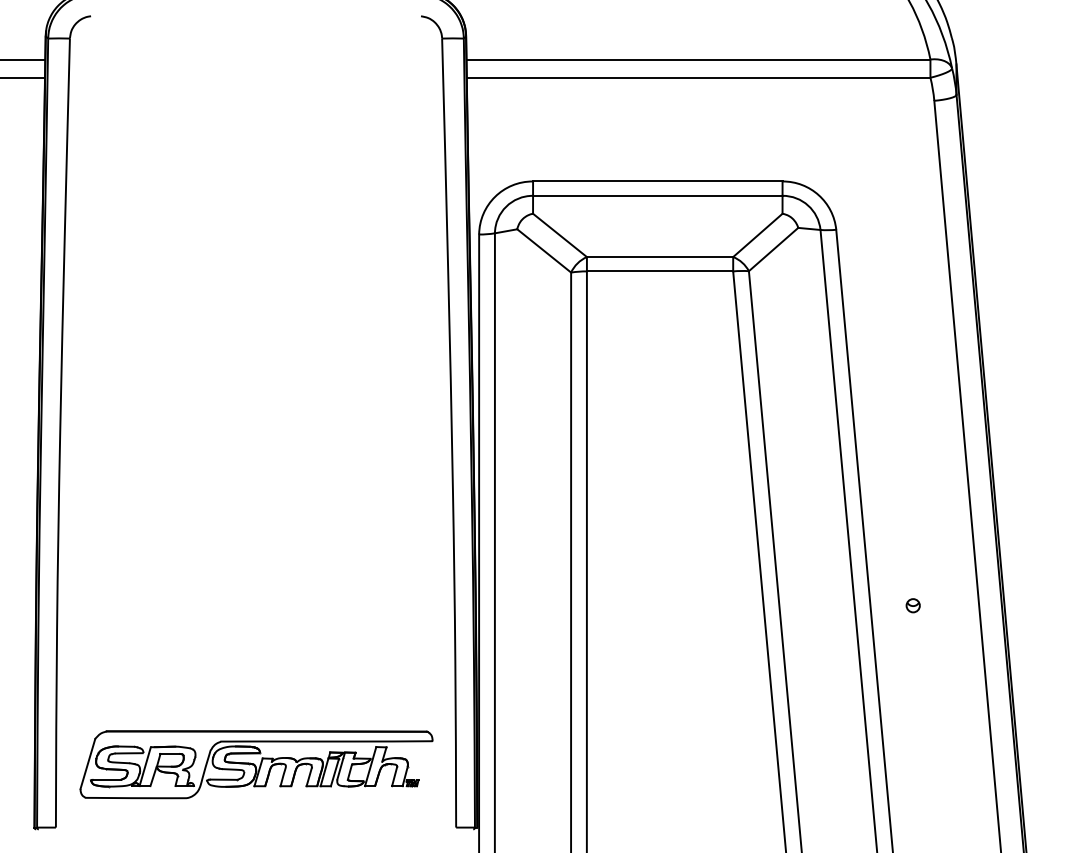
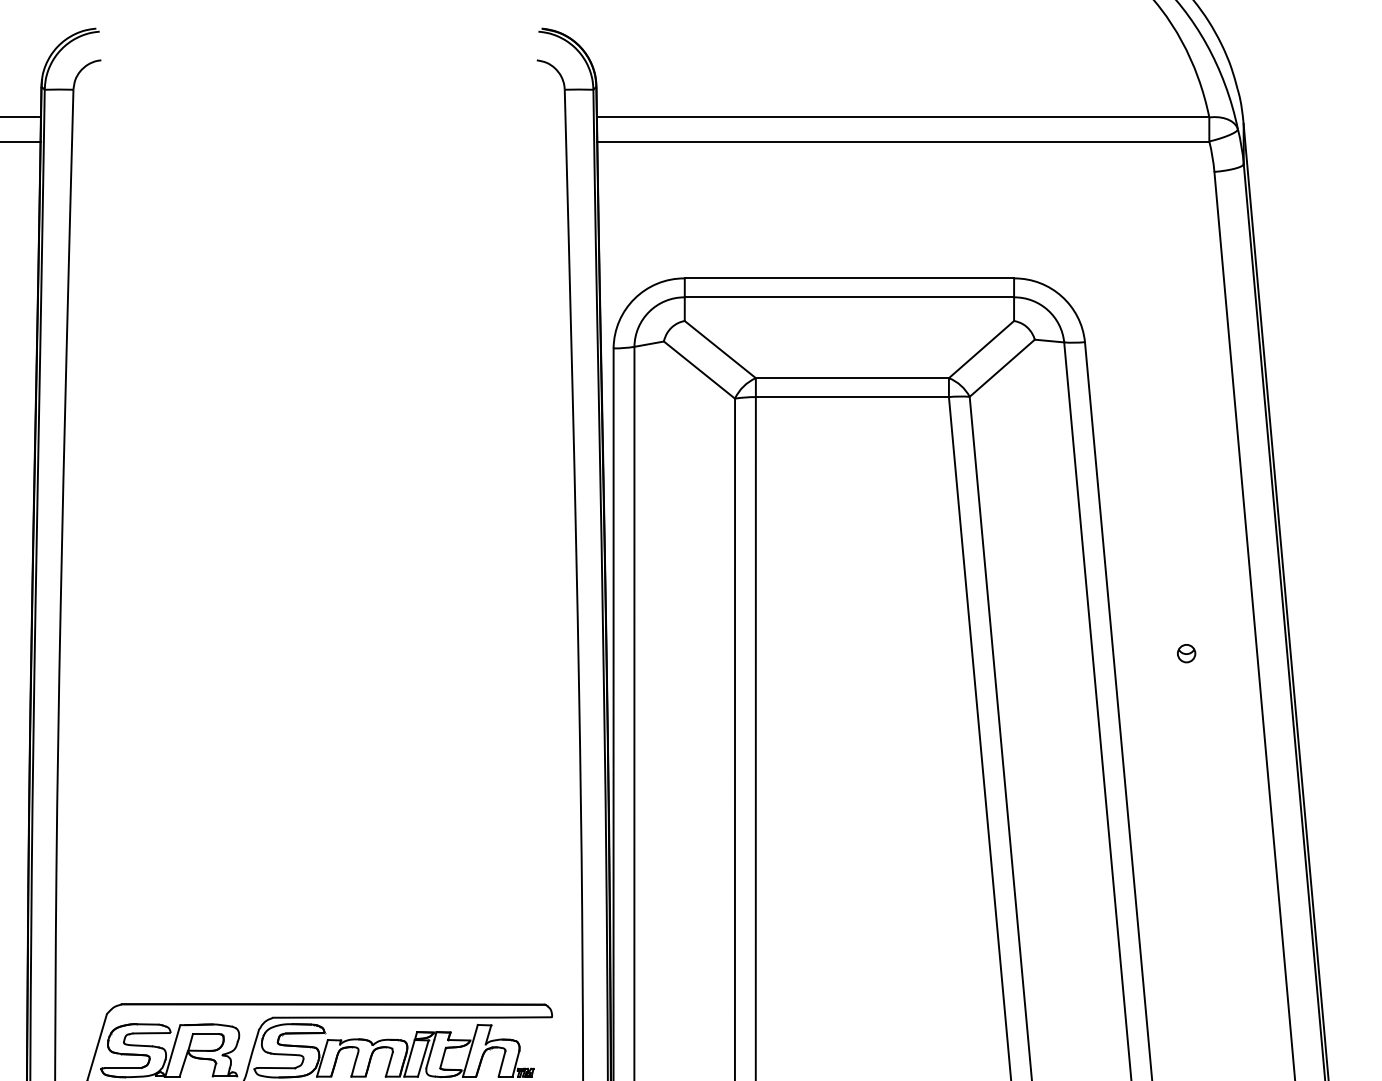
part: (912, 605) -> (1185, 653), moved

